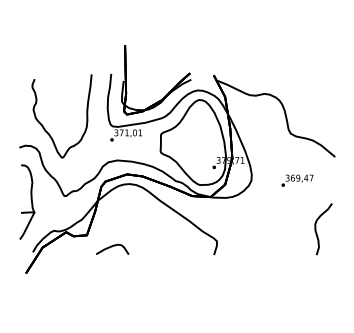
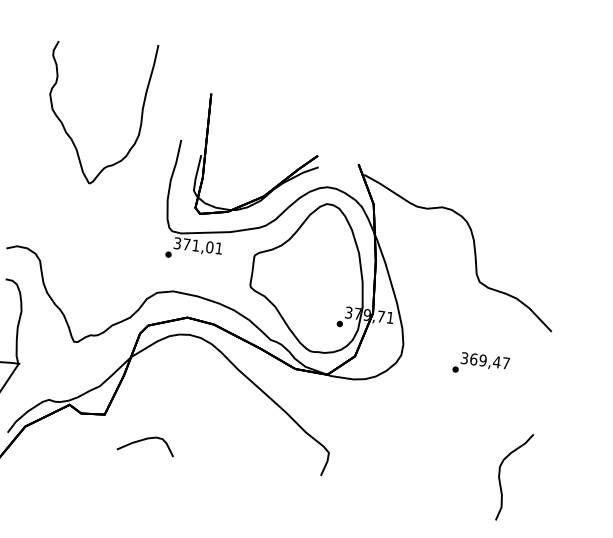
part: (45, 128) -> (66, 128), moved
curve: (316, 229) -> (501, 475), moved

